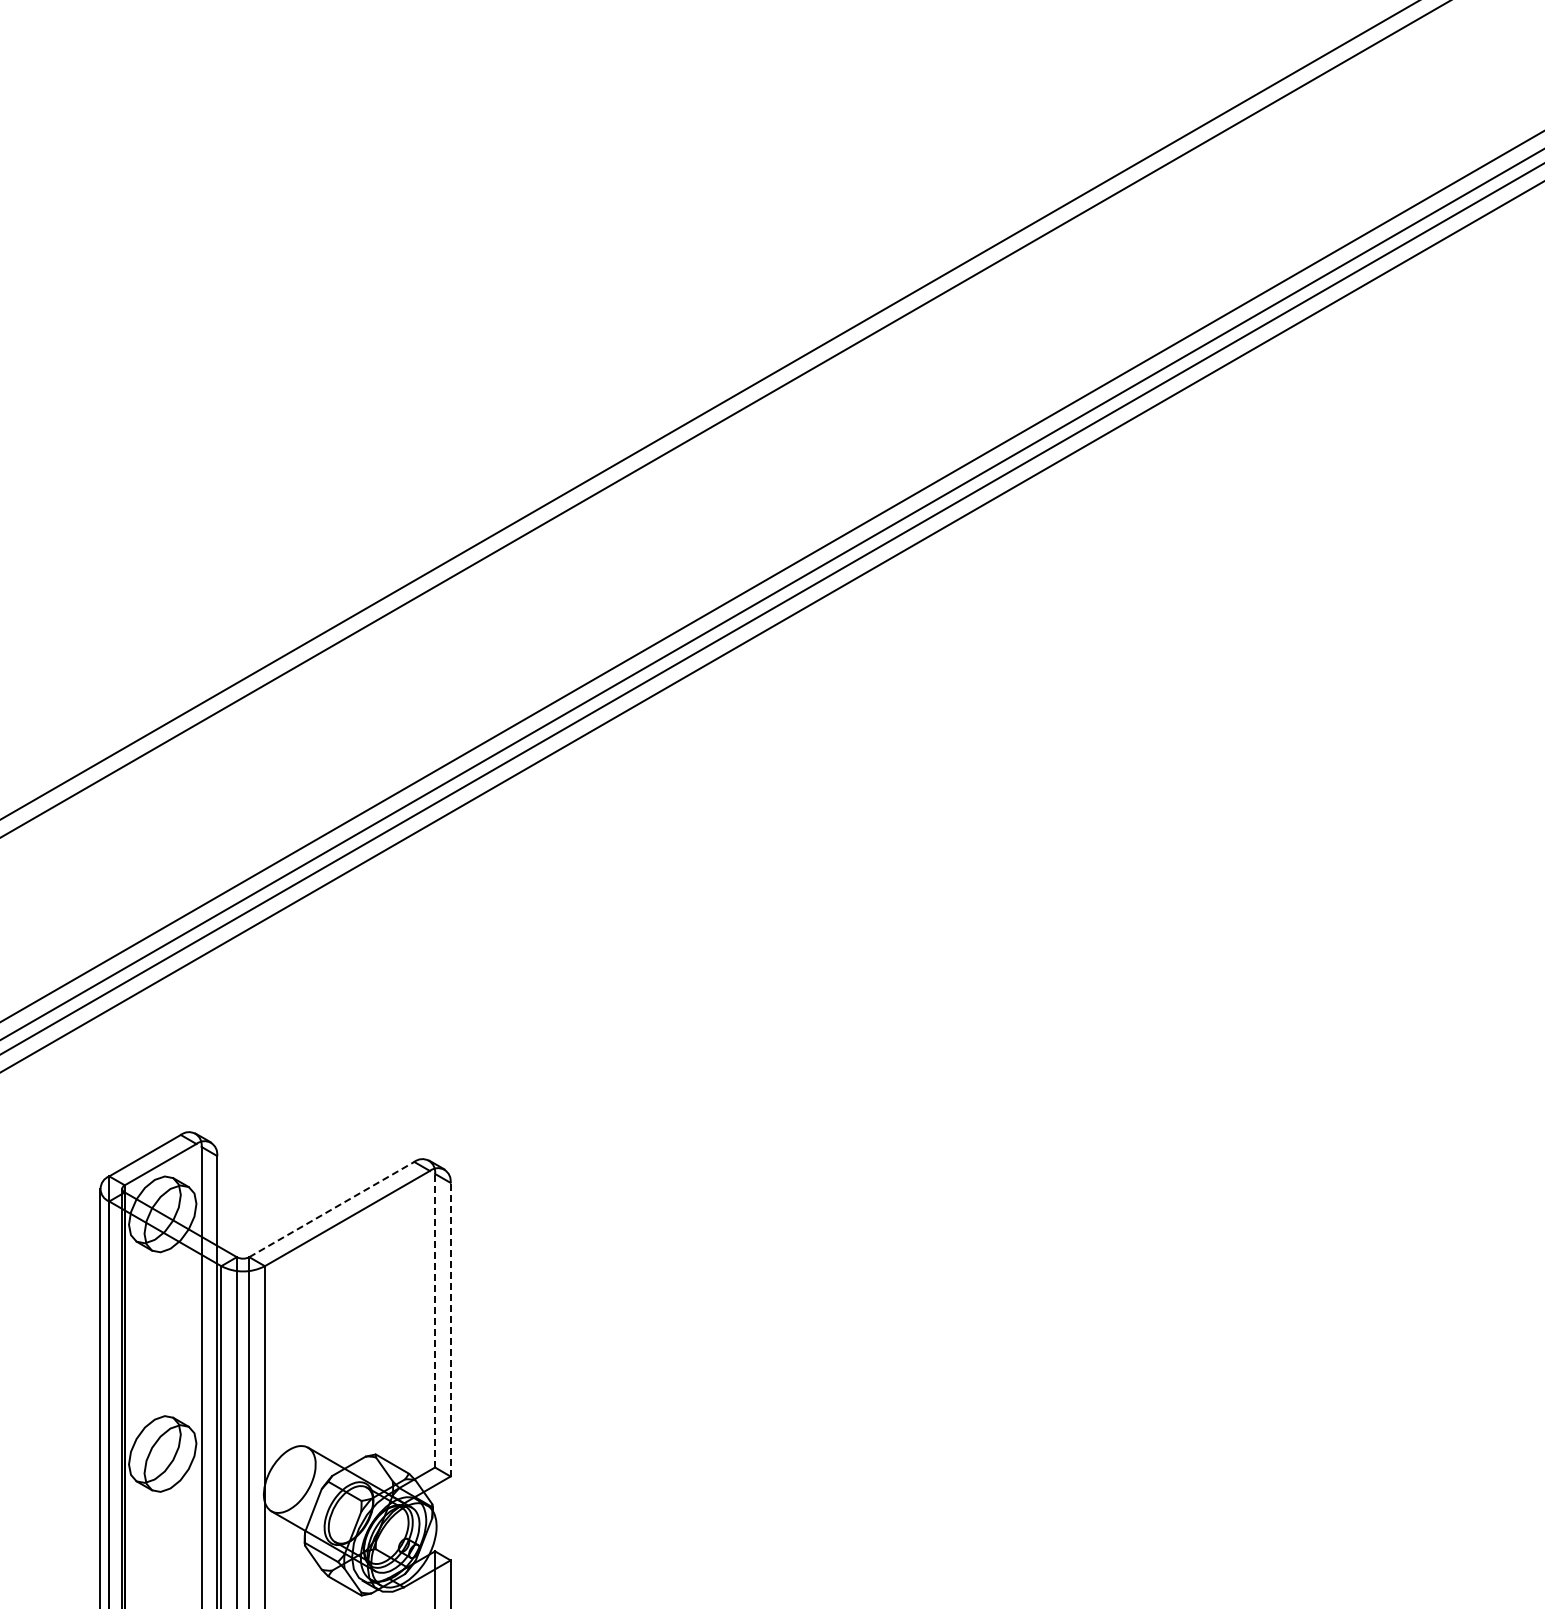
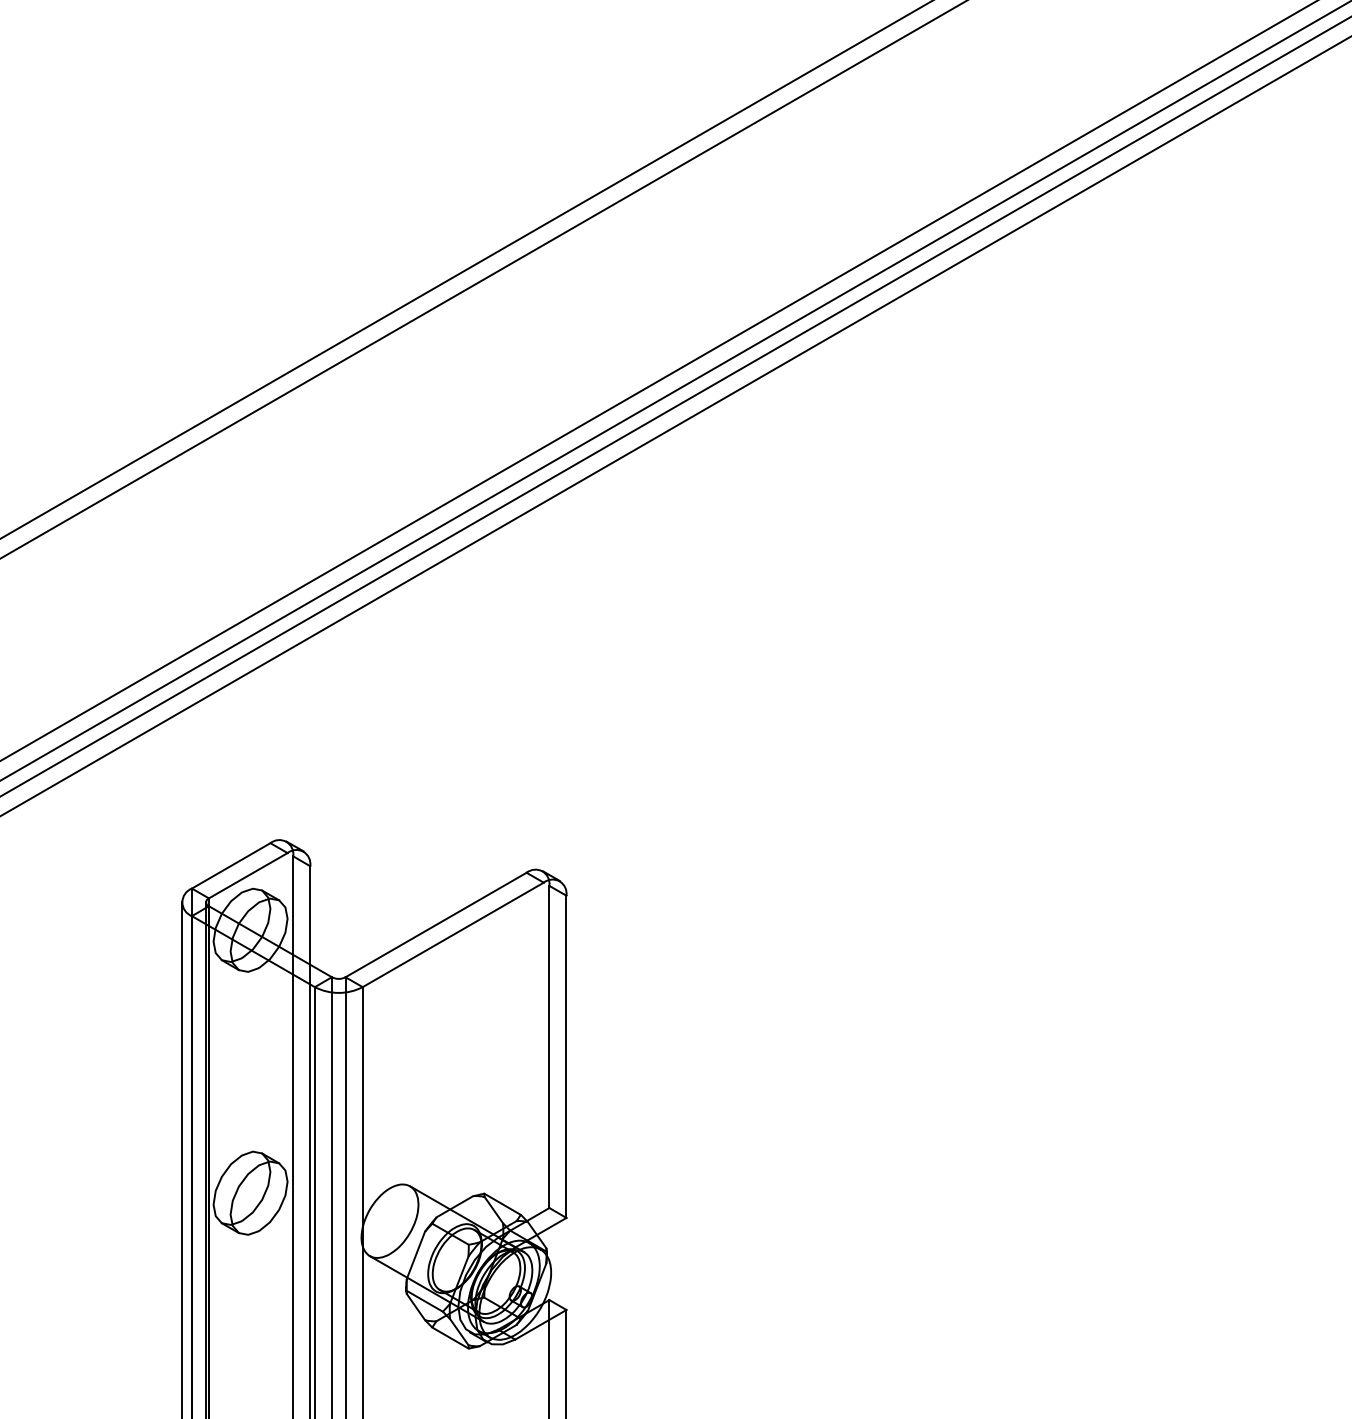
line: (332, 1209) -> (436, 924), dashed -> solid
line: (435, 1320) -> (549, 1046), dashed -> solid
line: (450, 1329) -> (566, 1056), dashed -> solid

